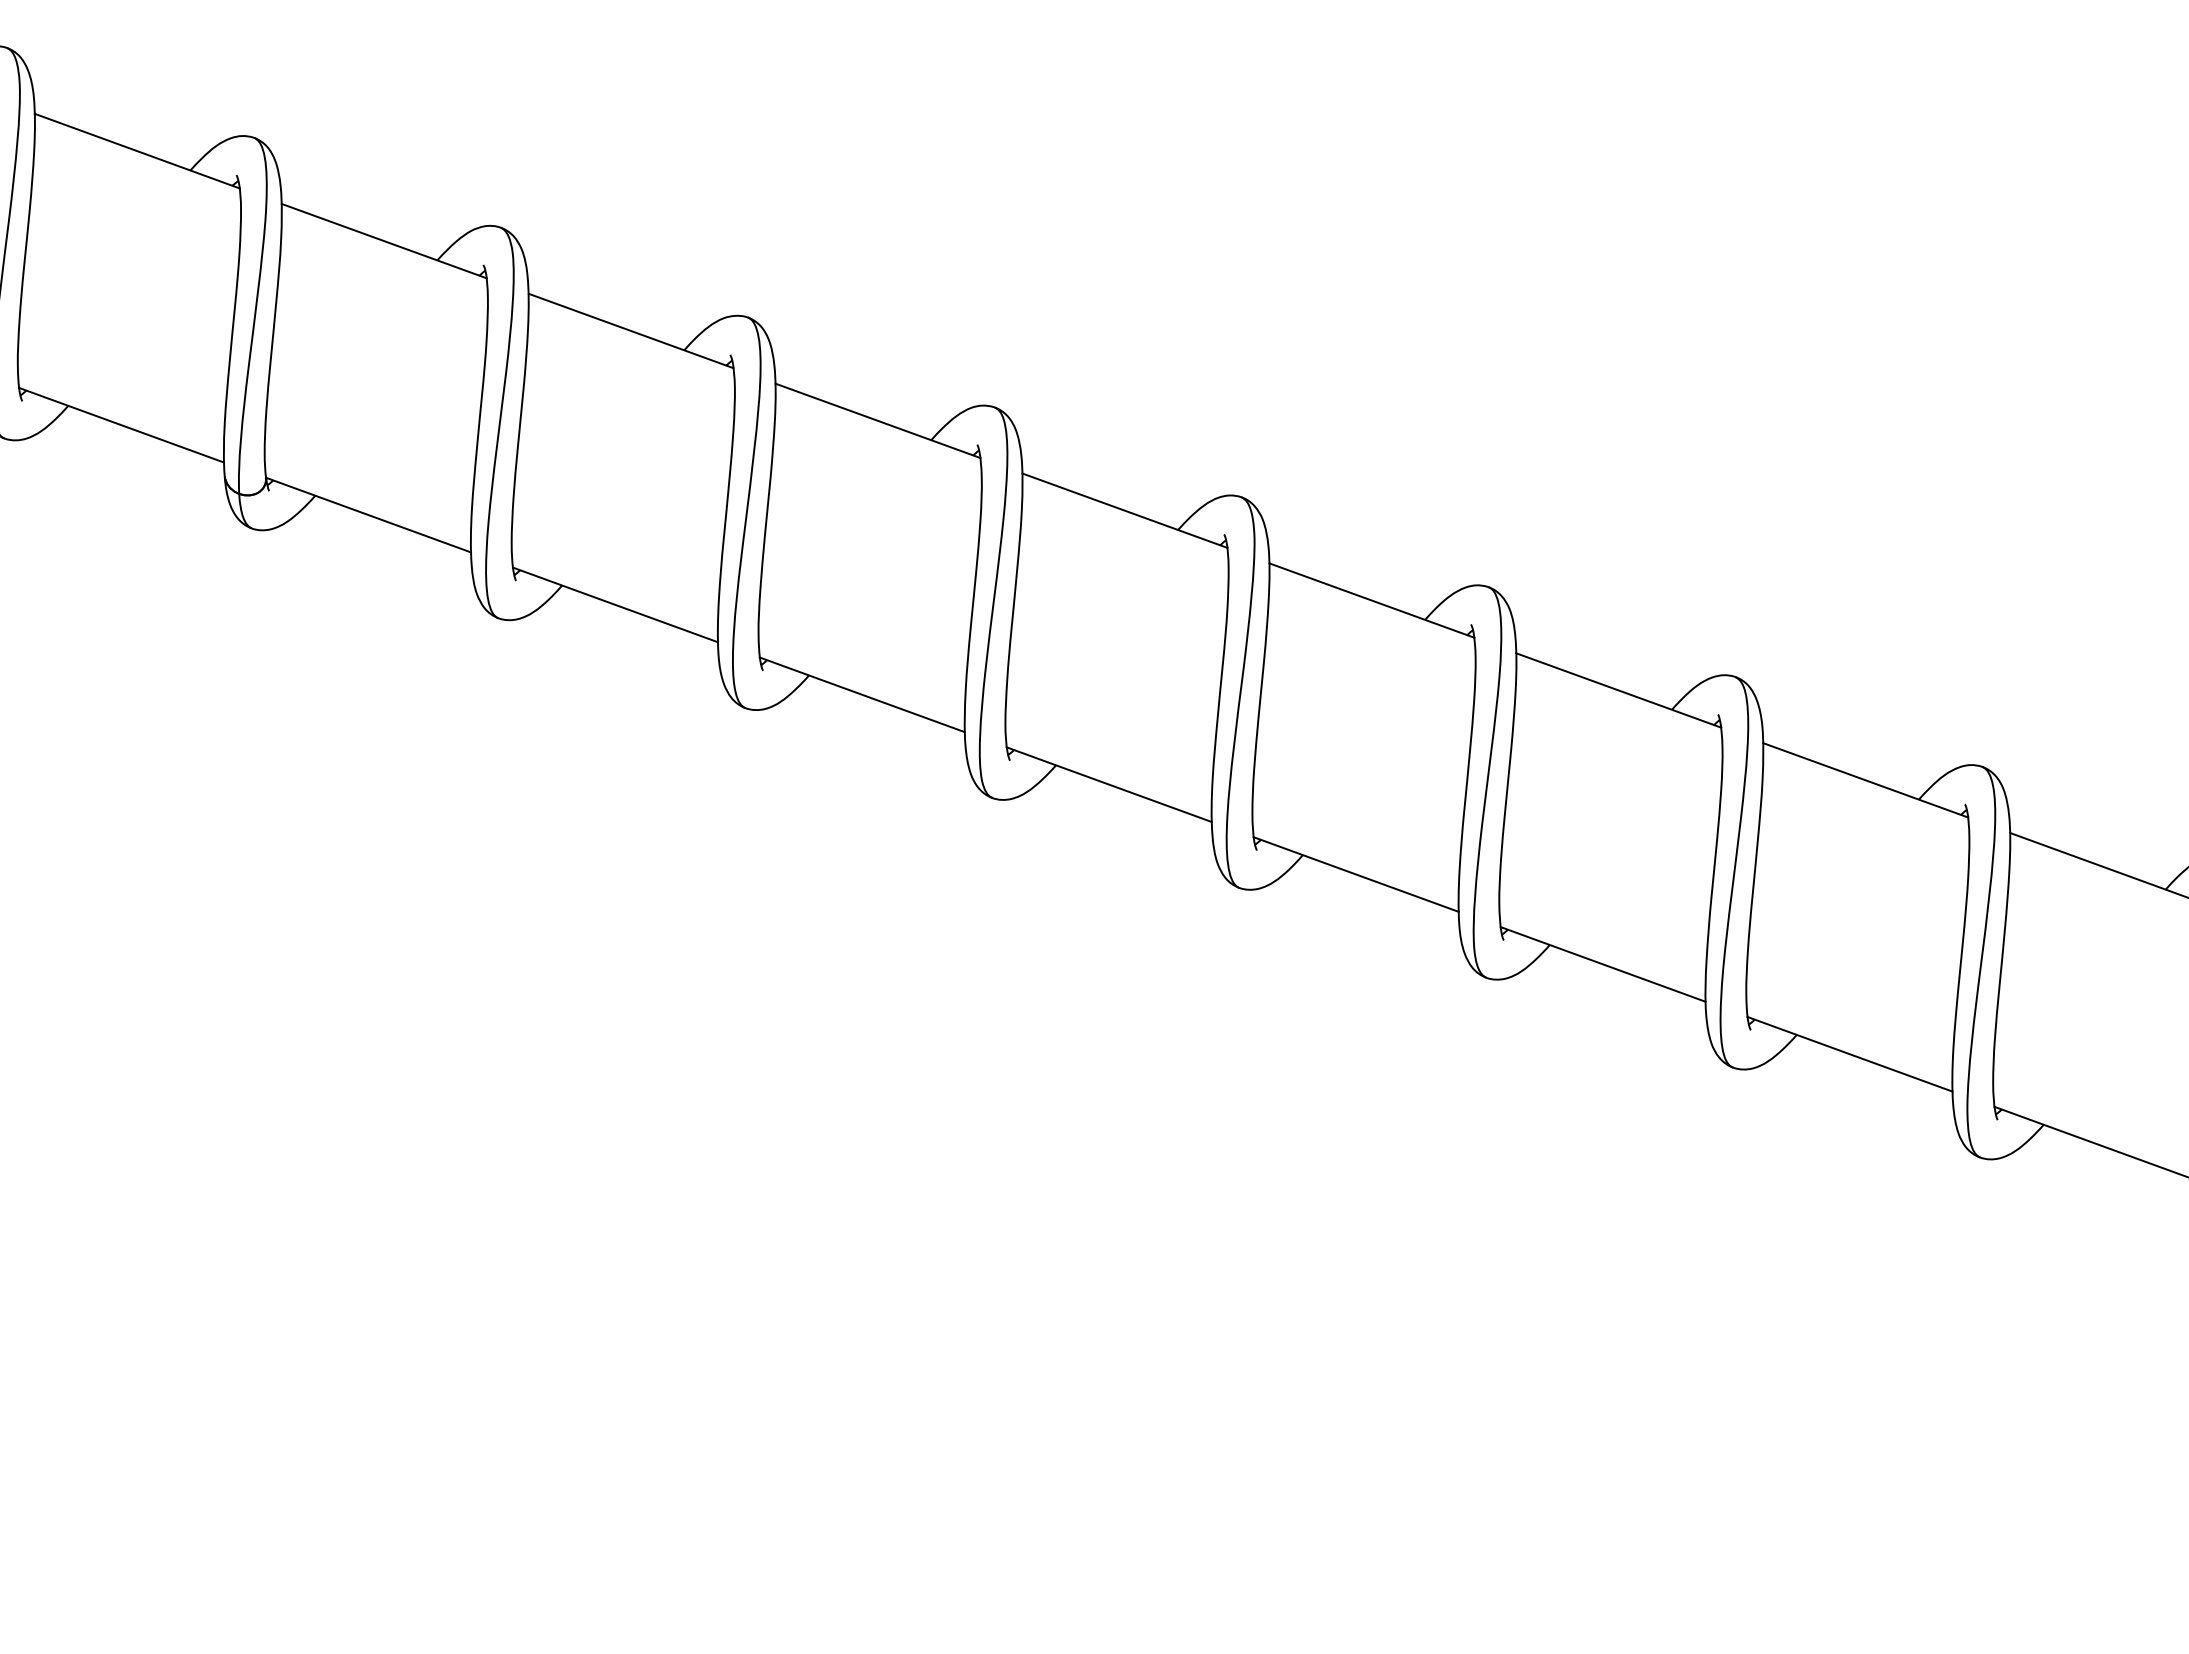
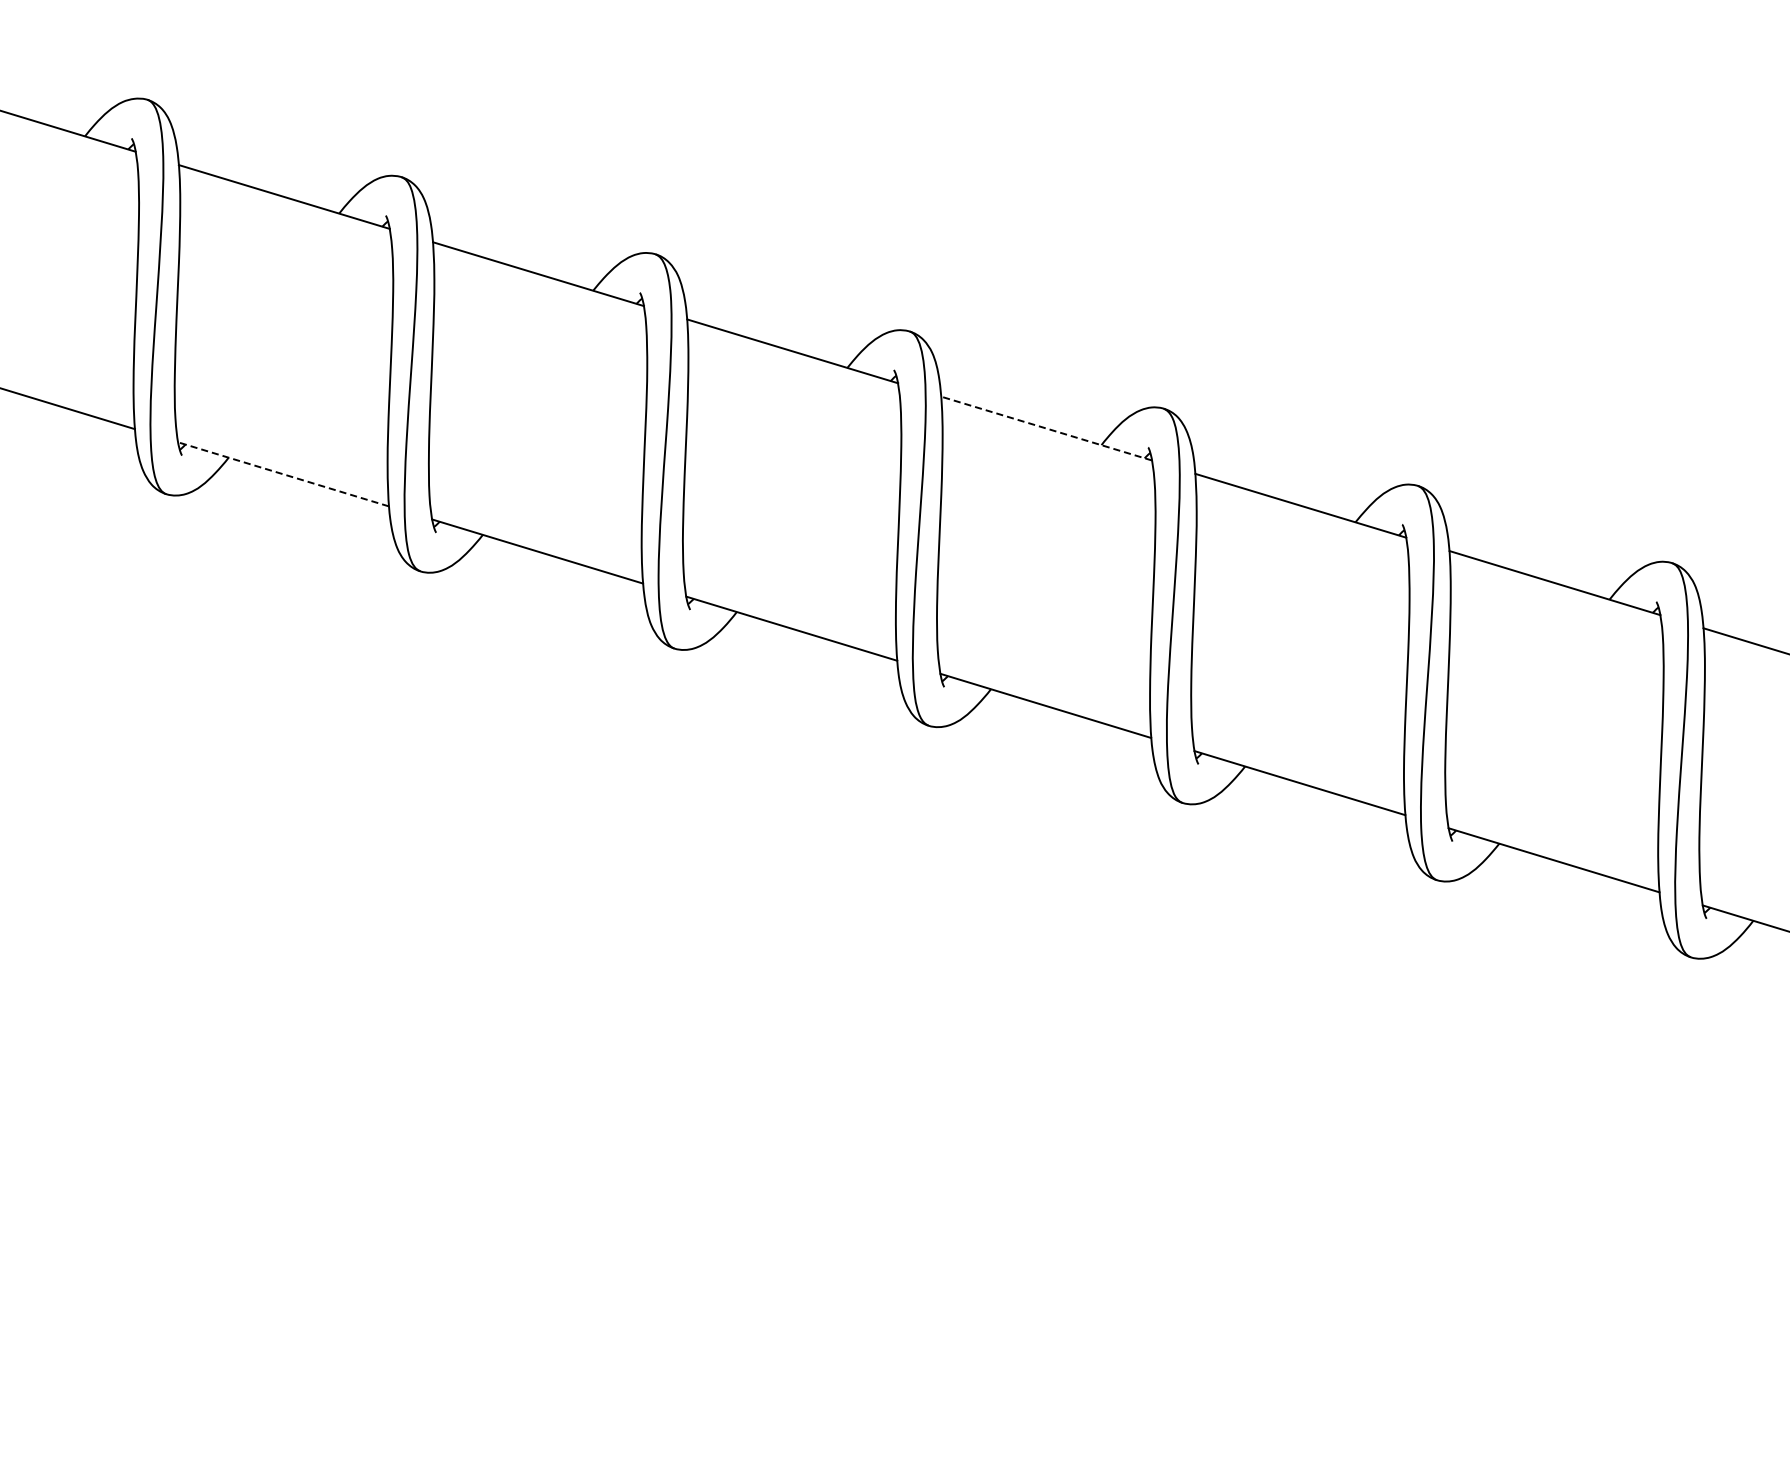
line: (1618, 690) -> (1046, 428), solid -> dashed
line: (861, 694) -> (282, 474), solid -> dashed

